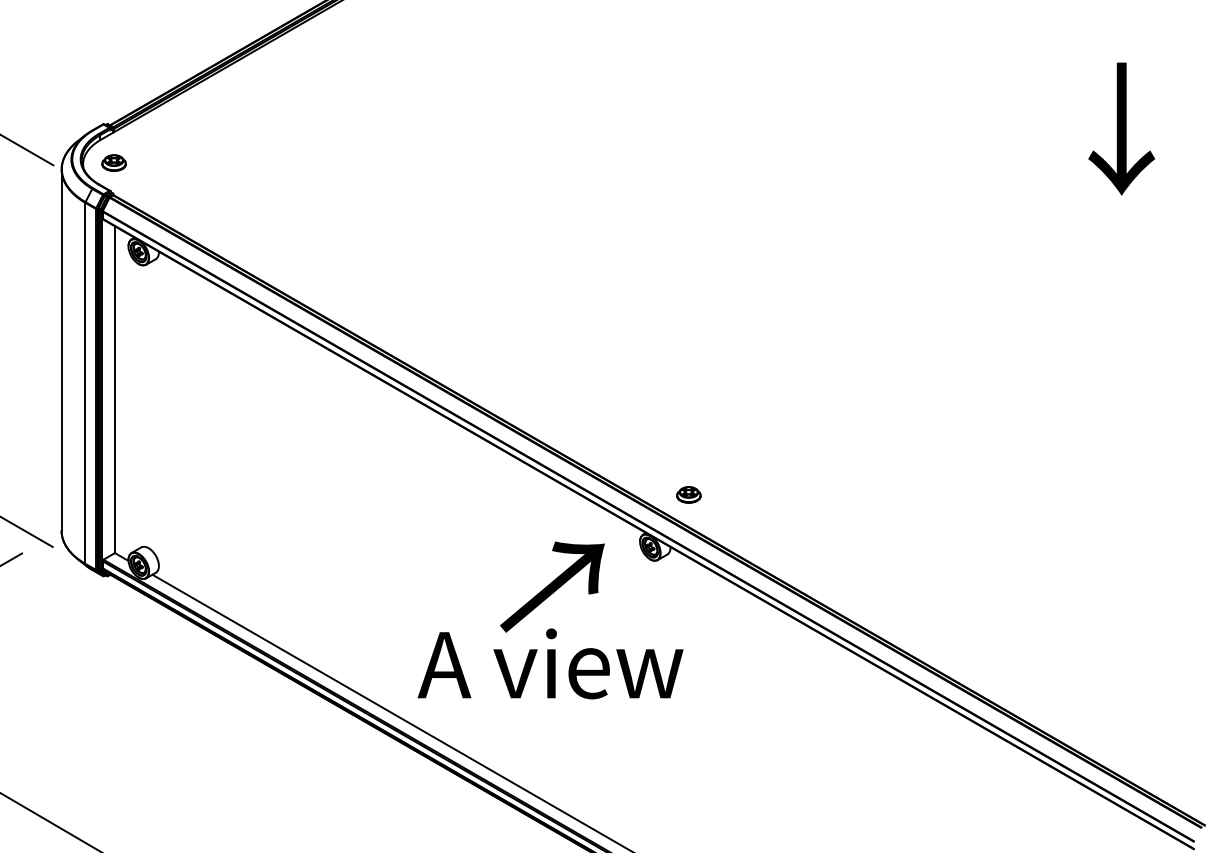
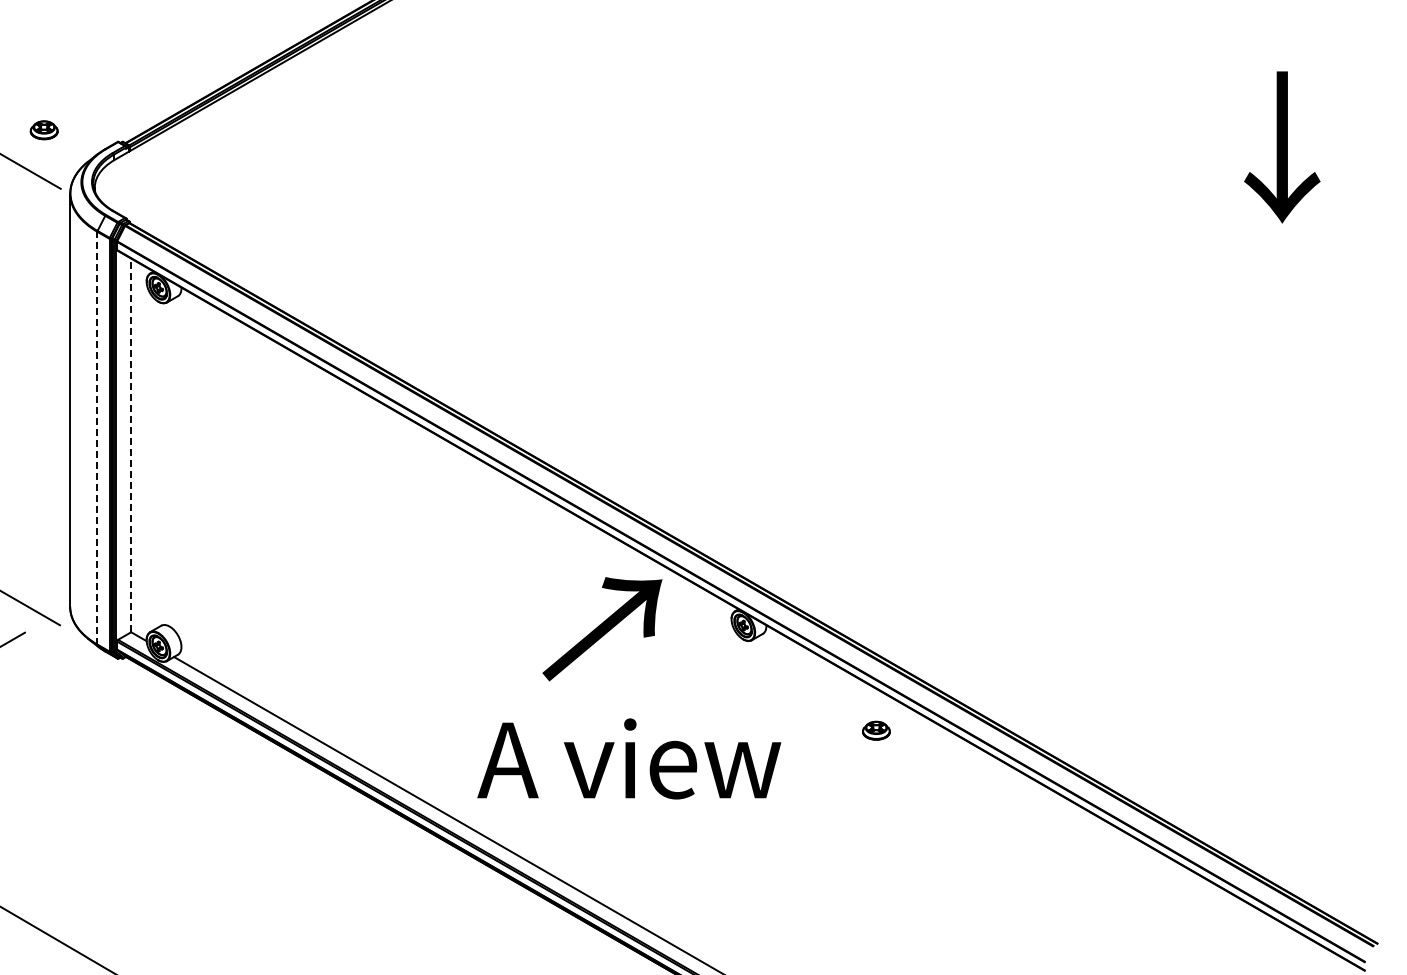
part: (113, 163) -> (43, 130), moved
line: (85, 382) -> (97, 437), solid -> dashed
line: (115, 389) -> (131, 445), solid -> dashed
part: (688, 494) -> (876, 730), moved
text: (552, 587) -> (602, 629), moved

